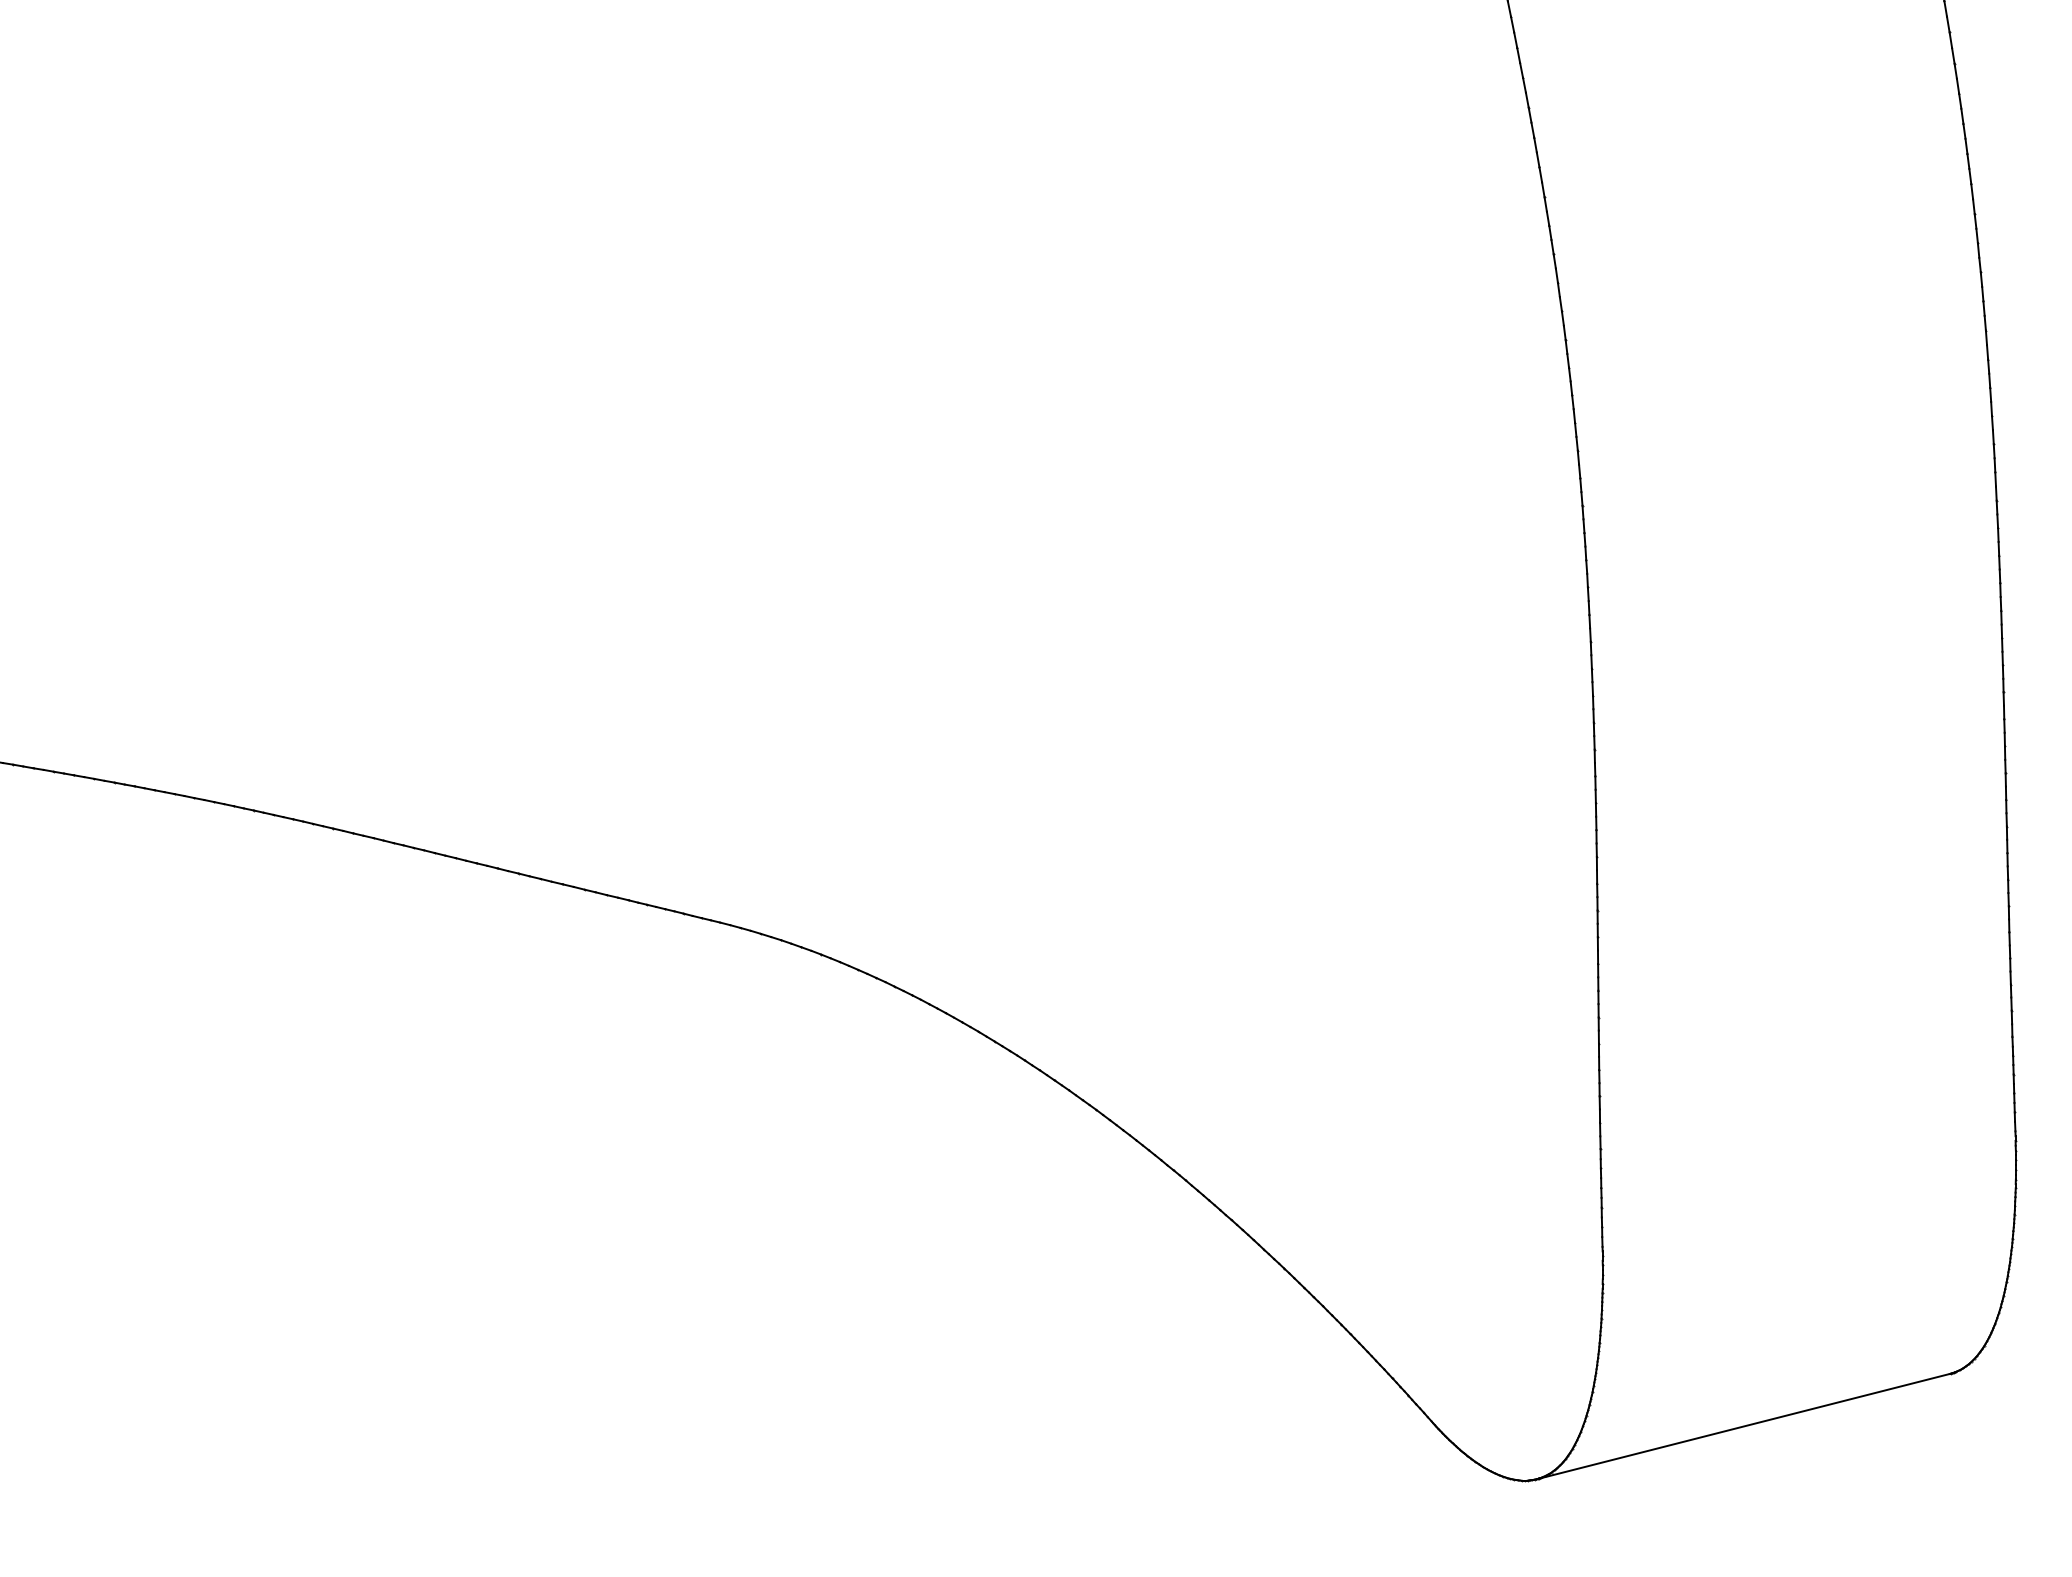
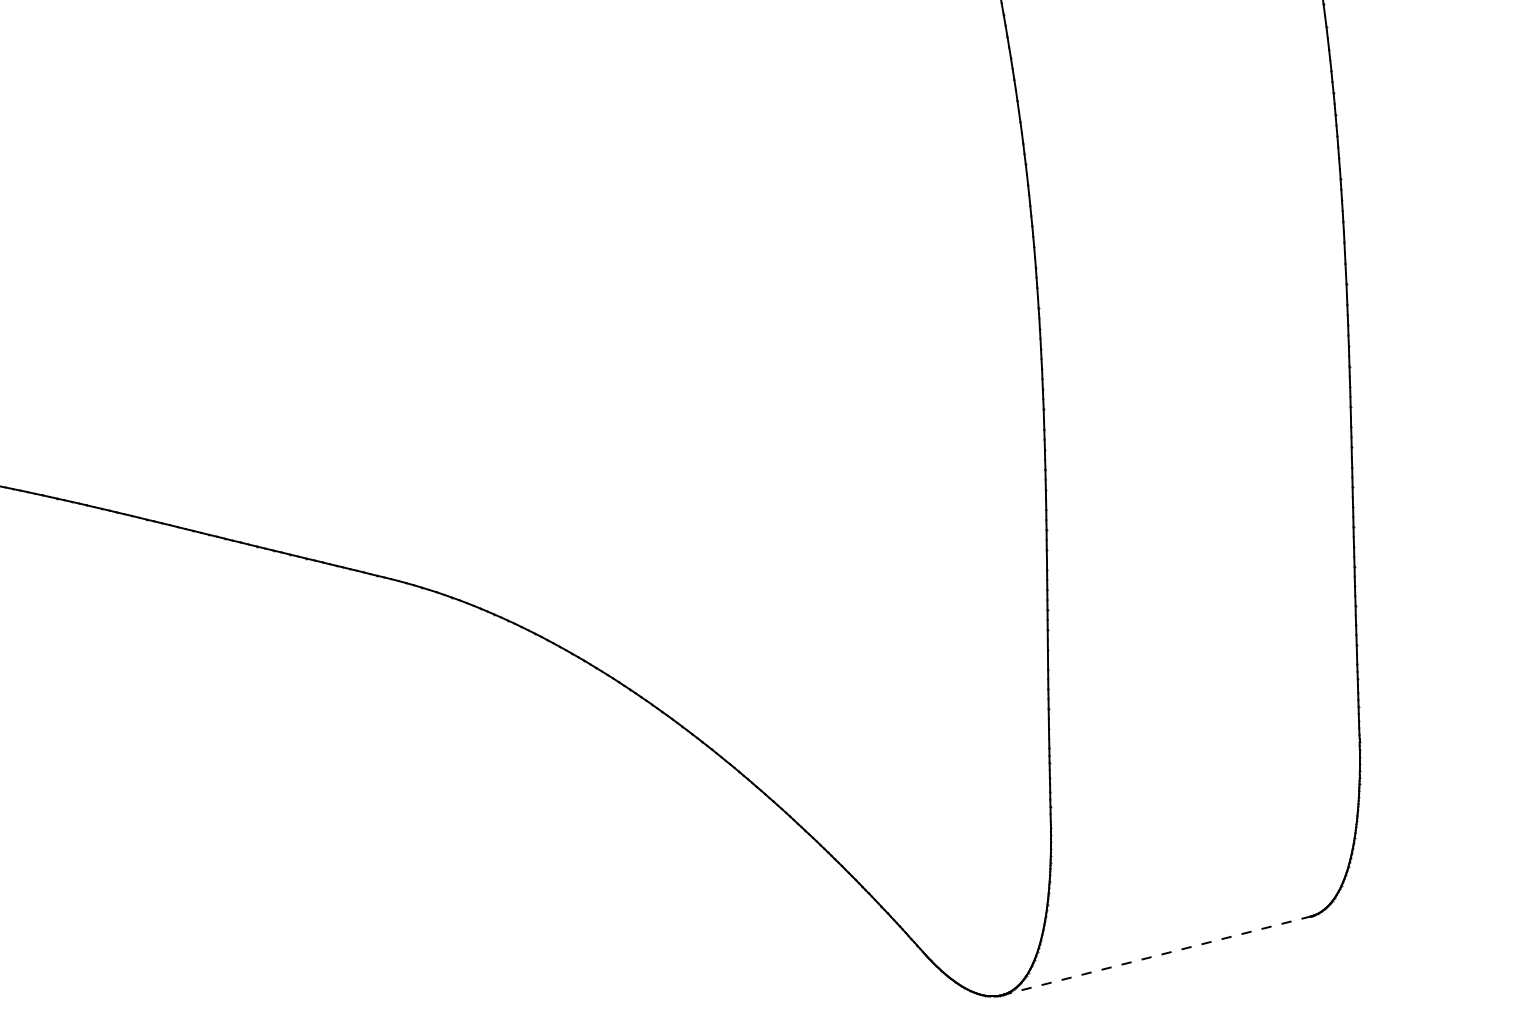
line: (1743, 1426) -> (1156, 955), solid -> dashed

